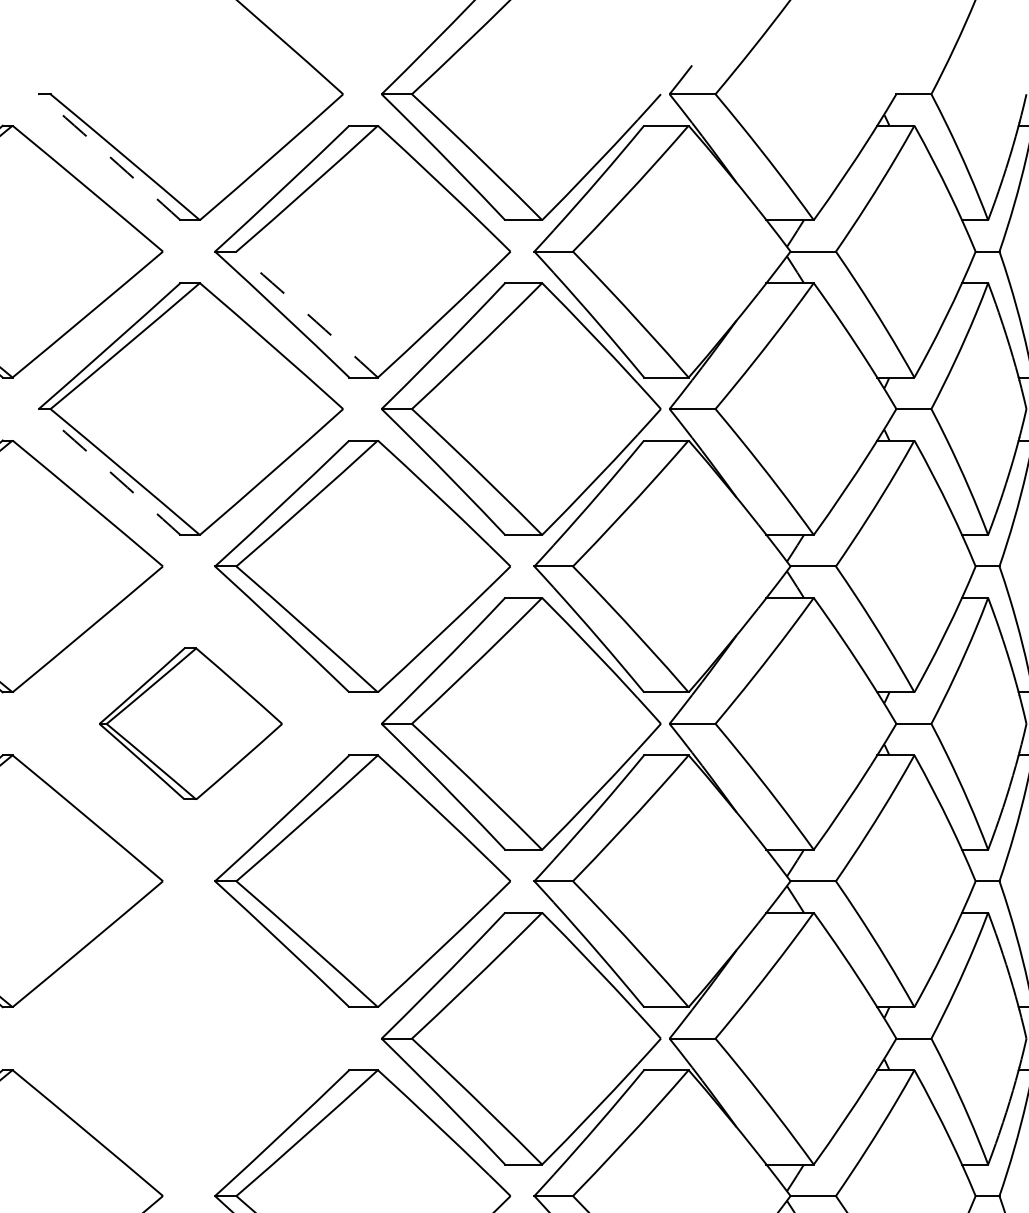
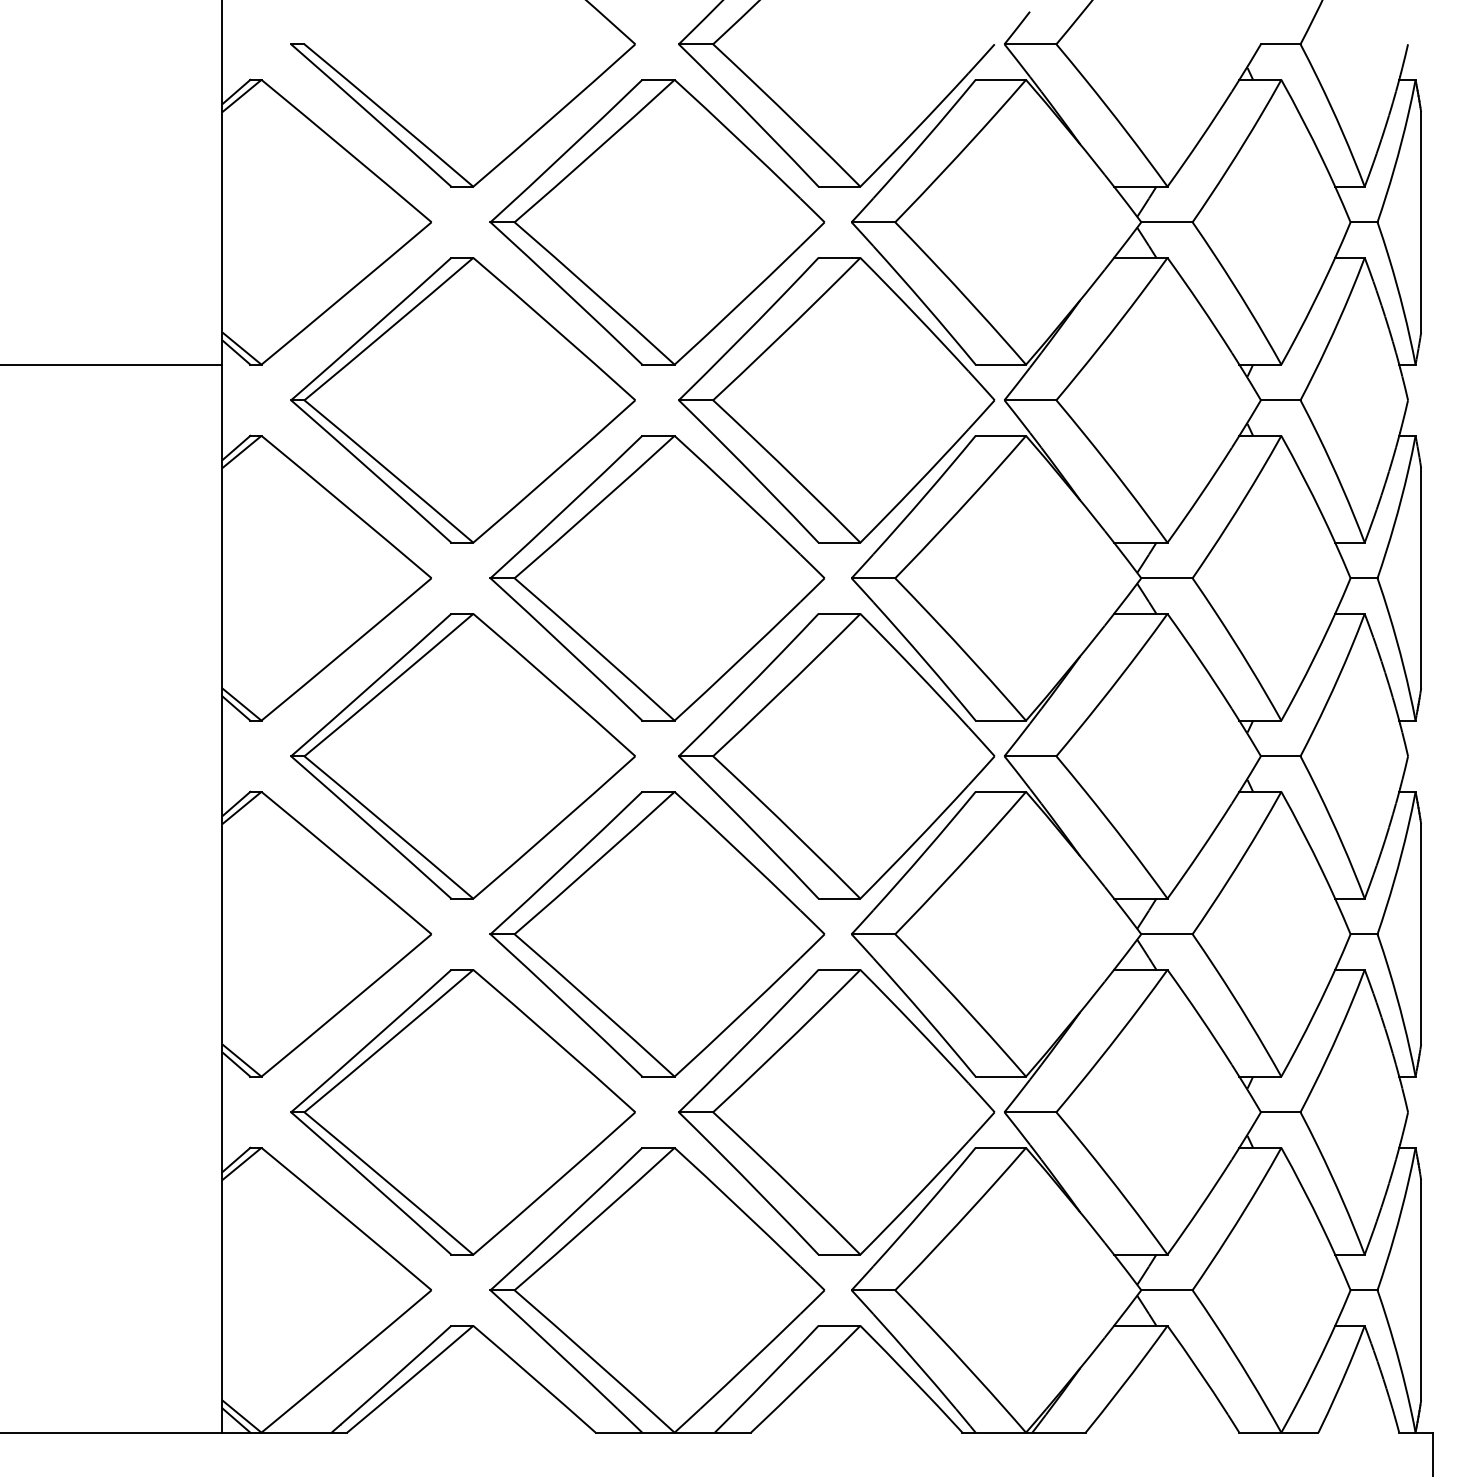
arc: (109, 157) -> (371, 115), dashed -> solid
arc: (307, 313) -> (595, 292), dashed -> solid
arc: (109, 472) -> (371, 471), dashed -> solid
part: (190, 724) -> (462, 756), size x1.67
part: (190, 1038) -> (462, 1112), added

